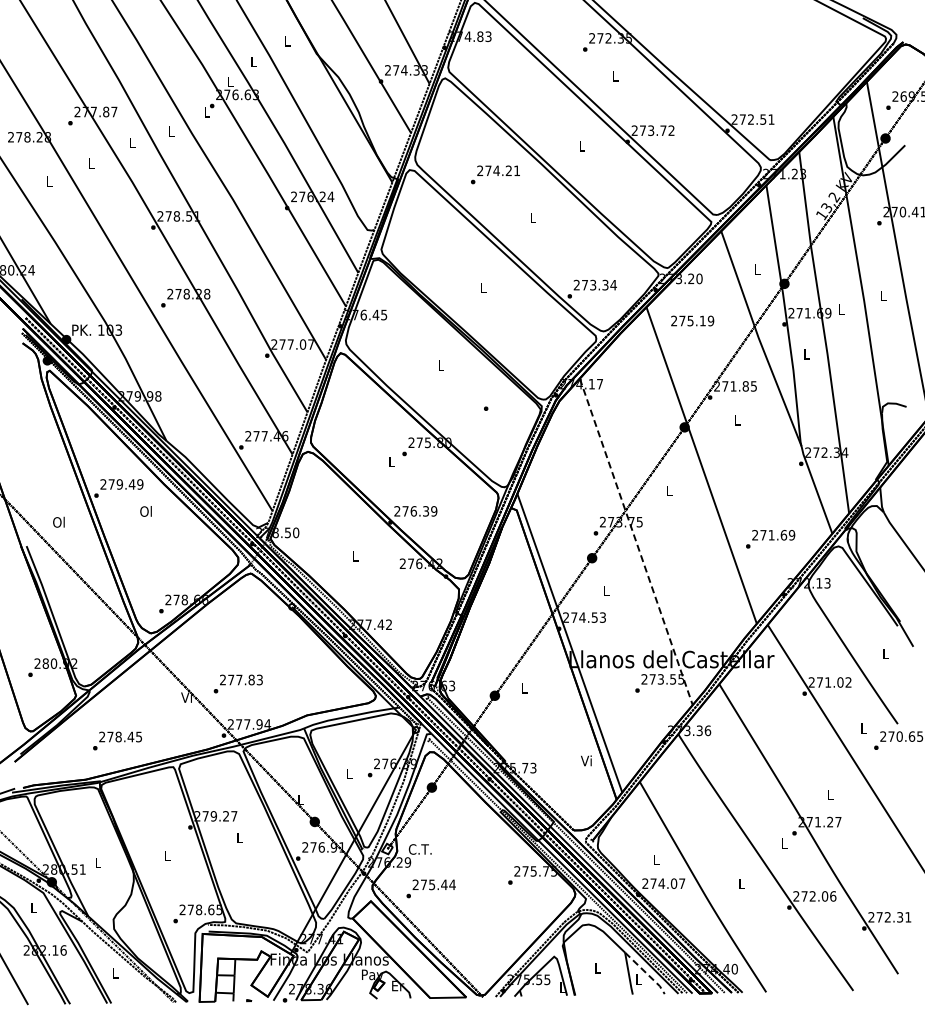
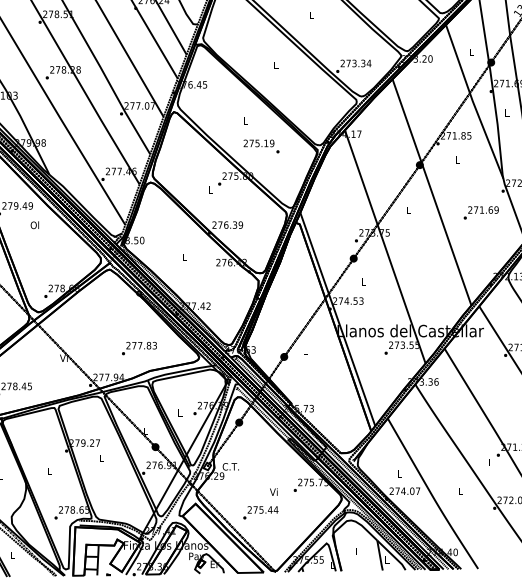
text: (692, 320) -> (258, 143), moved
text: (770, 539) -> (481, 213), moved
line: (636, 541) -> (385, 246), dashed -> solid
text: (237, 683) -> (138, 348), moved
text: (586, 760) -> (273, 491), moved
text: (430, 888) -> (260, 512), moved
line: (646, 973) -> (392, 555), dashed -> solid

